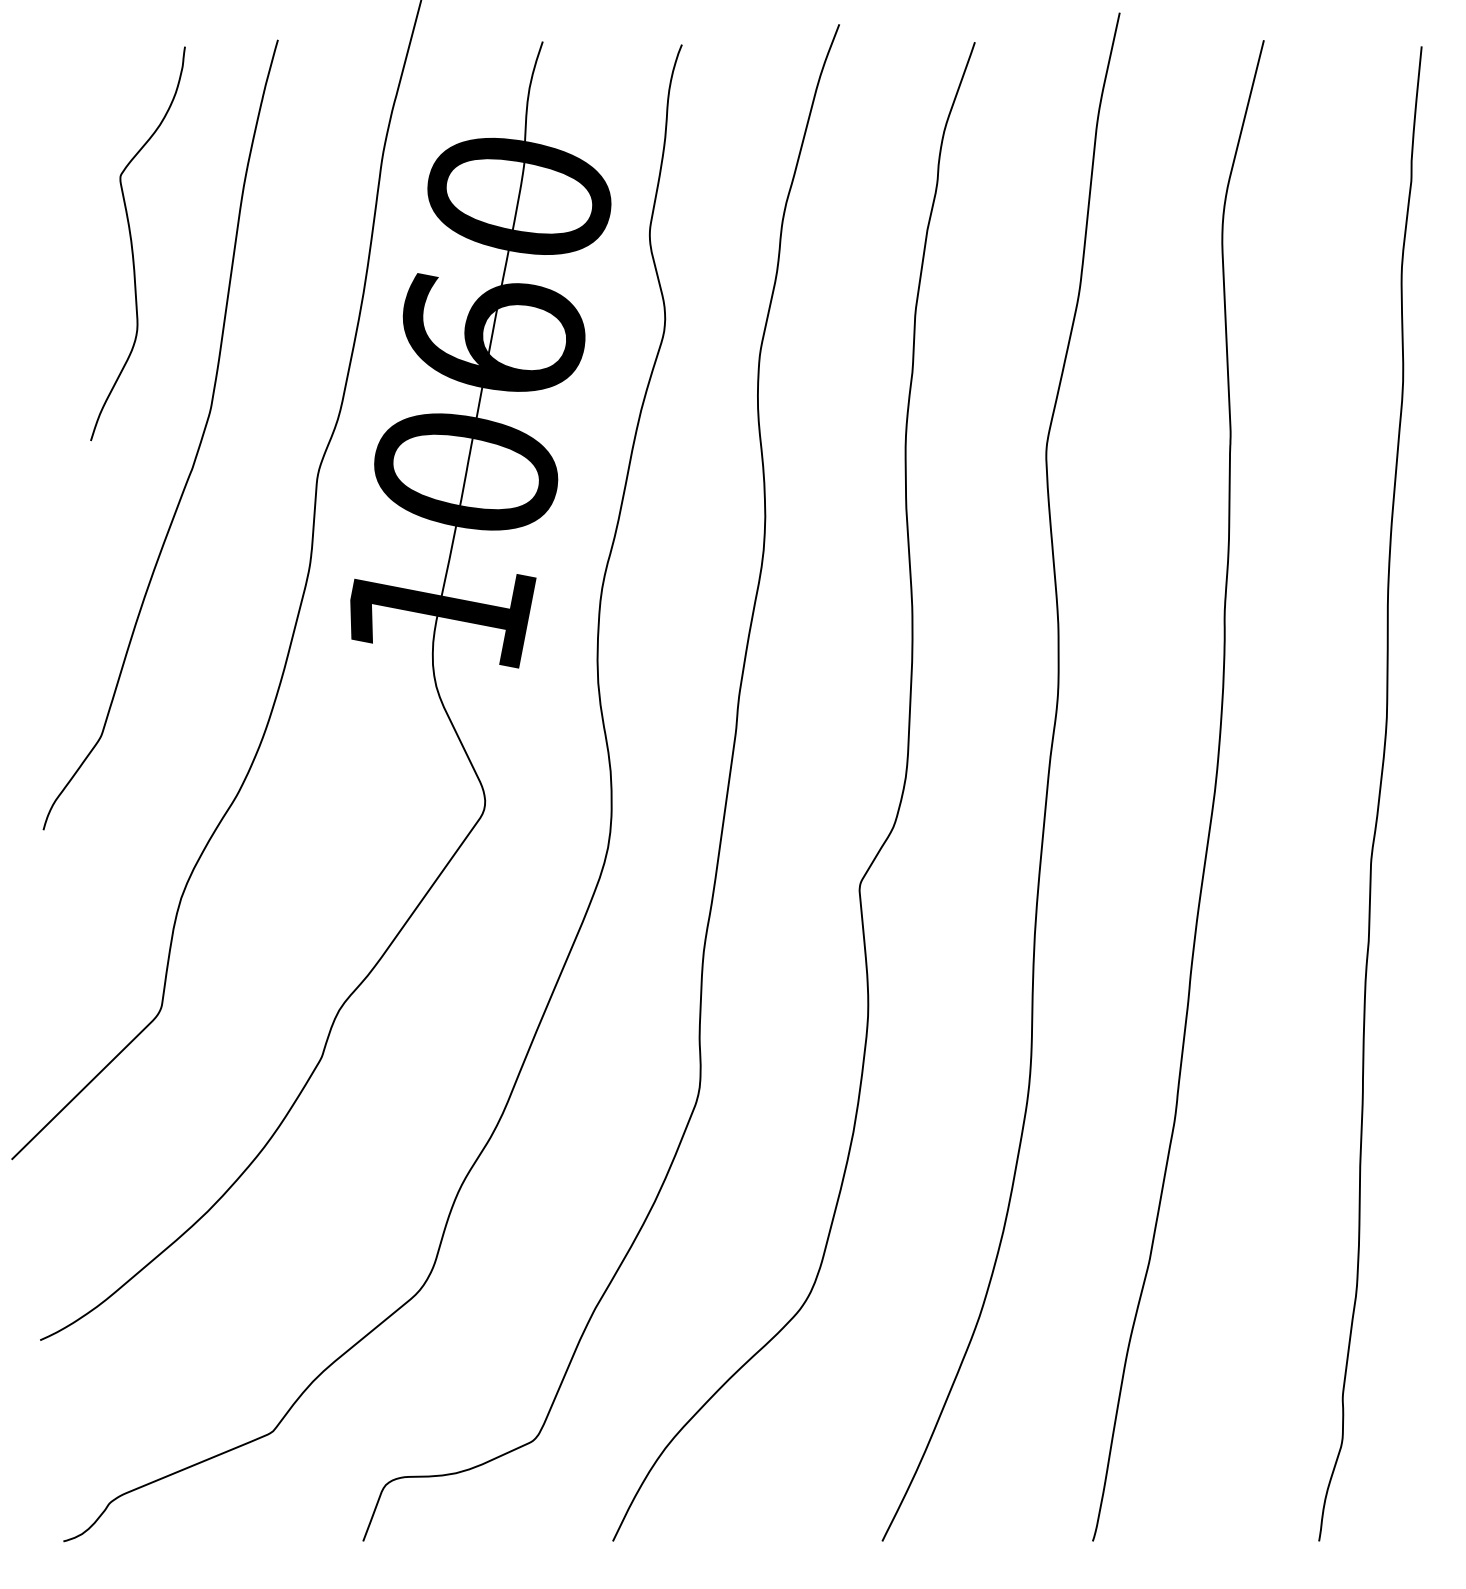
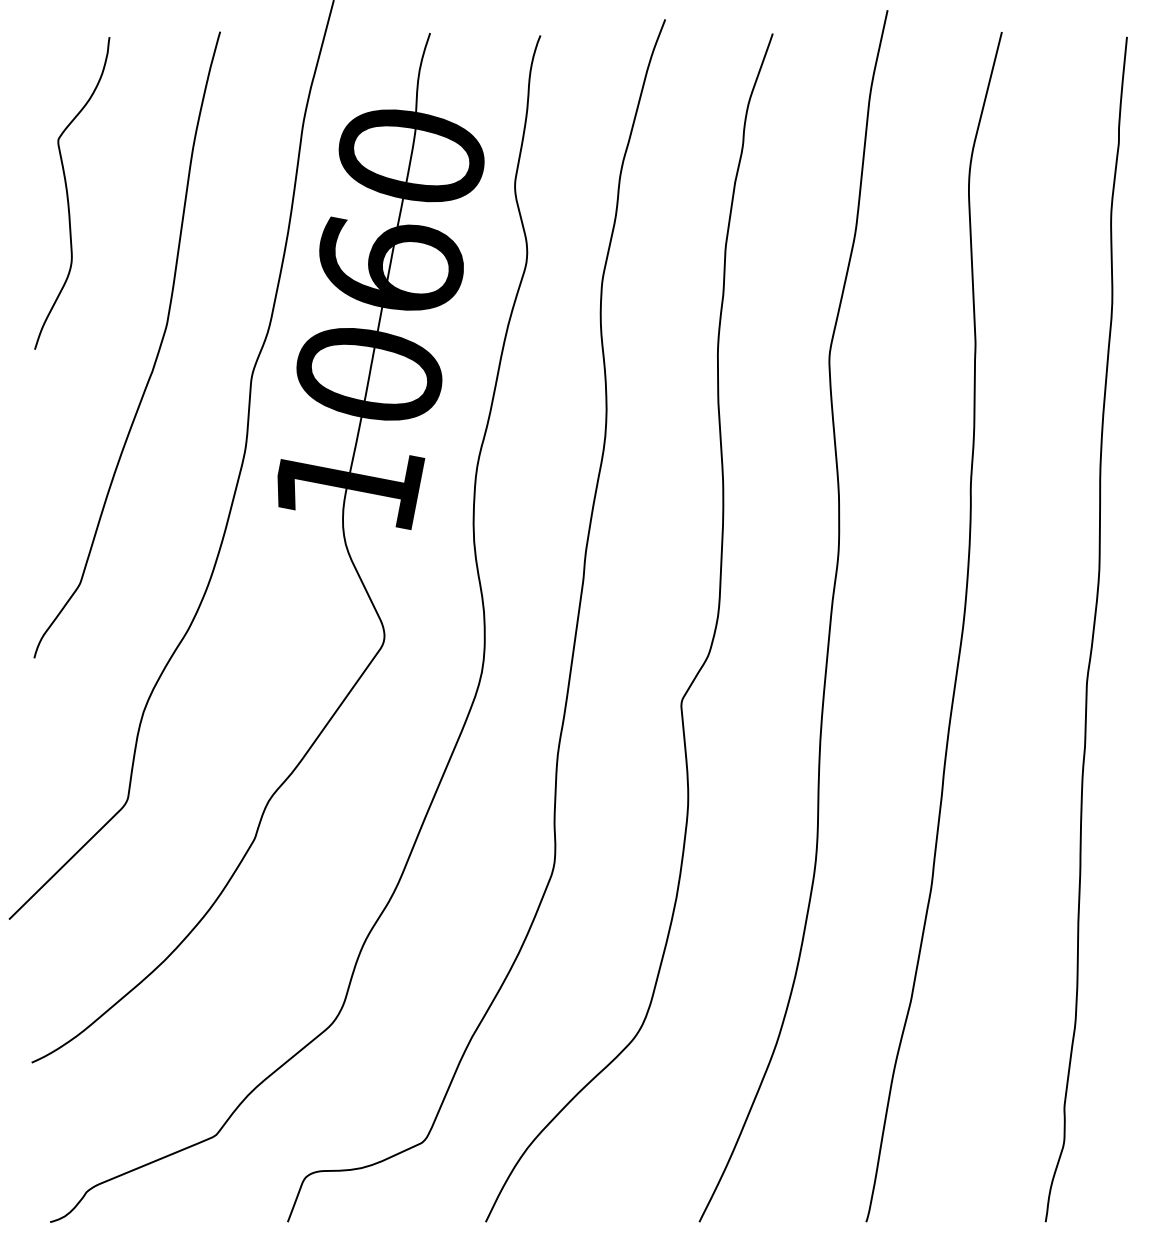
curve: (133, 243) -> (68, 193), moved

